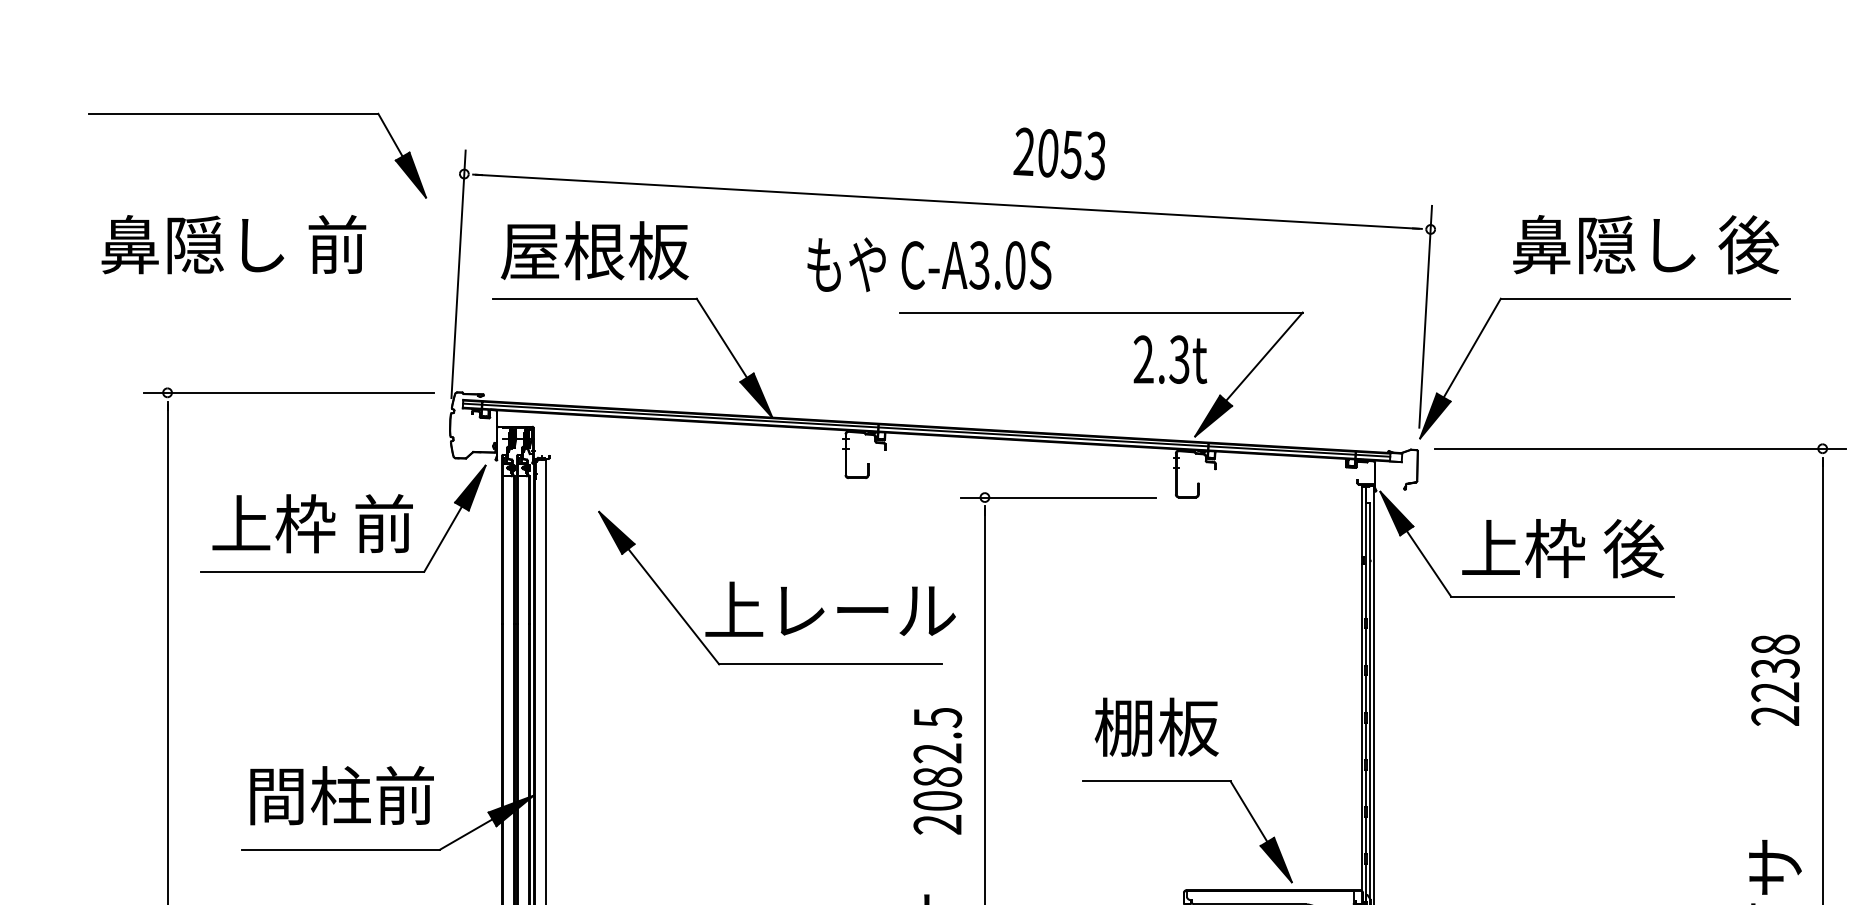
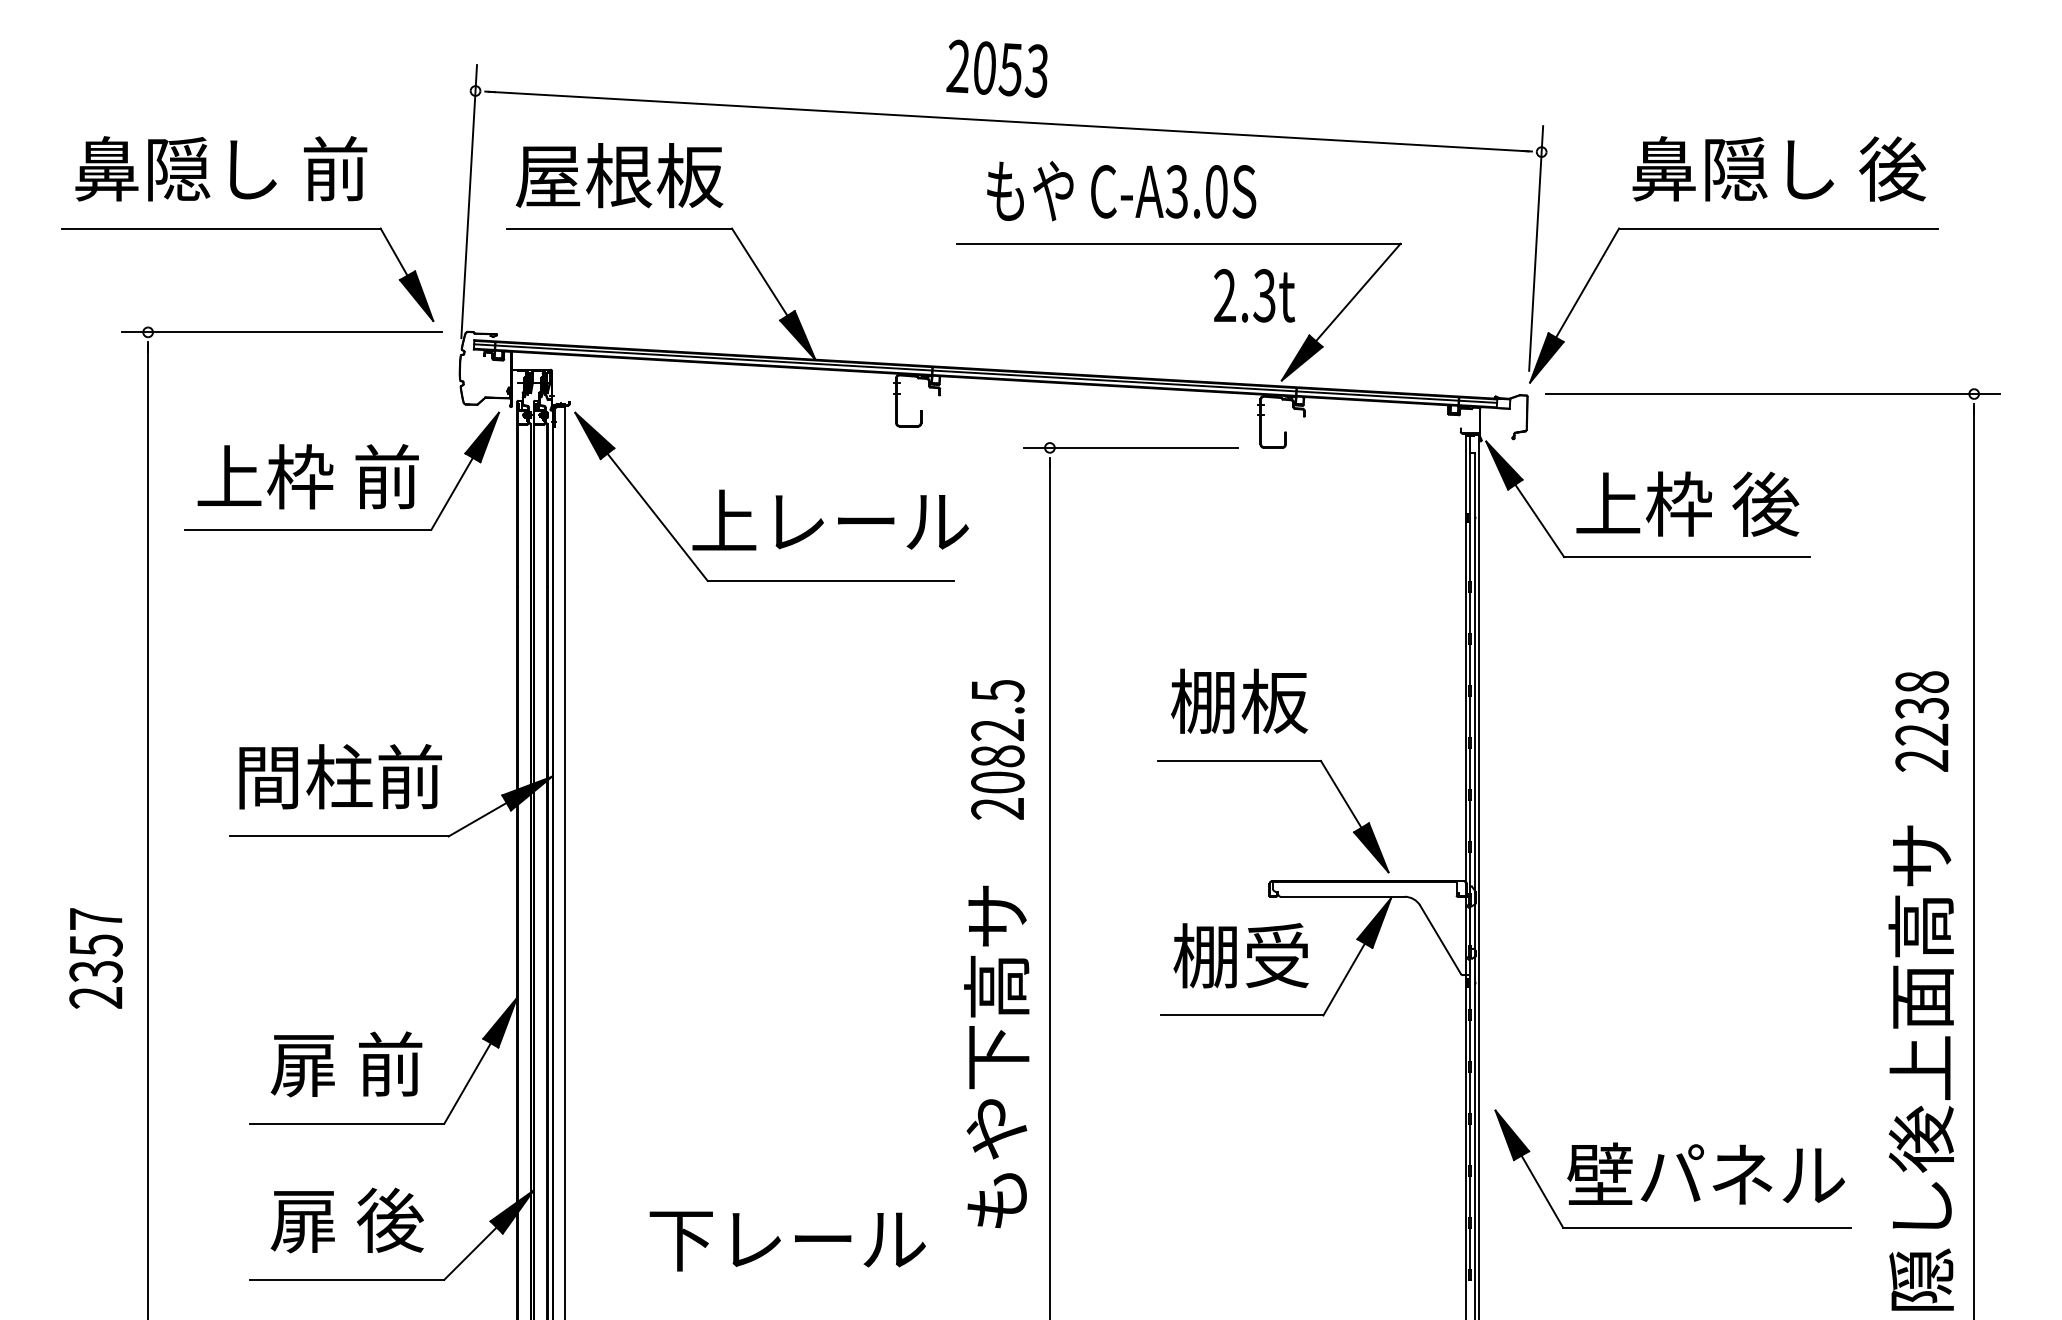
part: (257, 114) -> (247, 229), moved
text: (1058, 153) -> (996, 68), moved
text: (929, 264) -> (1121, 190), moved
part: (777, 587) -> (771, 496), moved
text: (1774, 680) -> (1921, 721), moved

